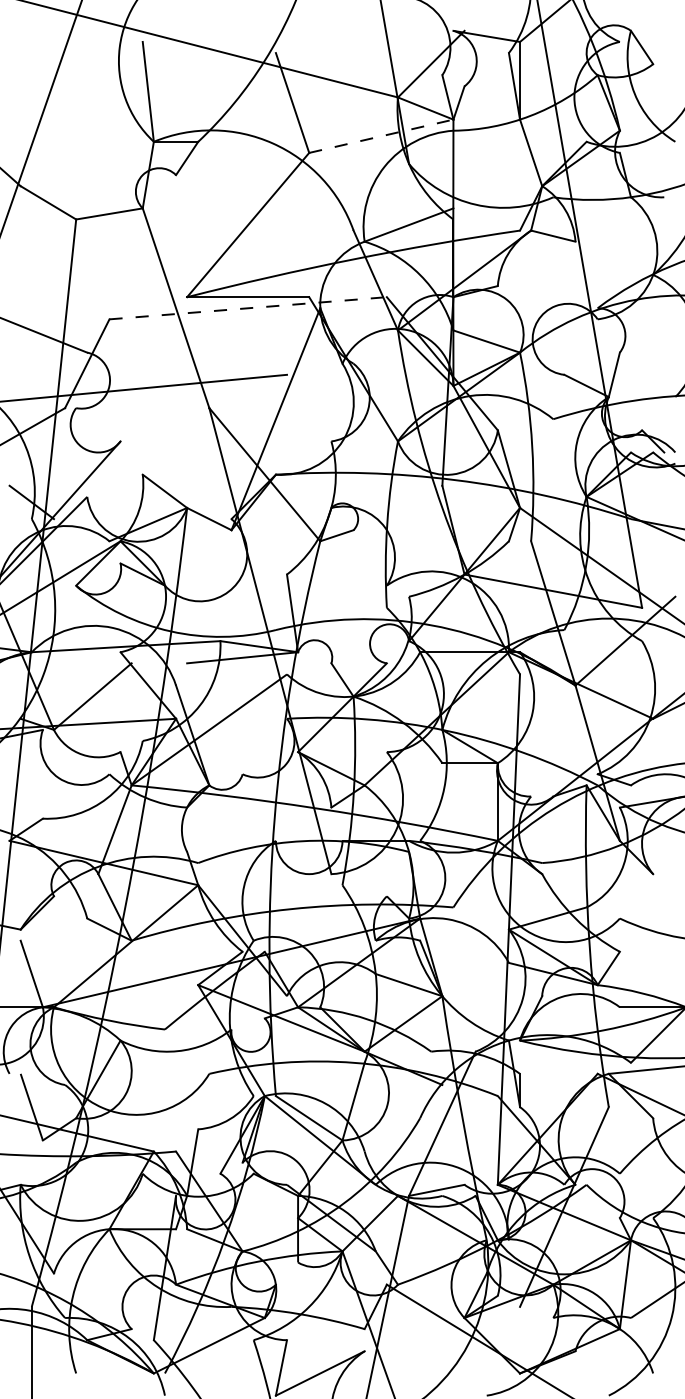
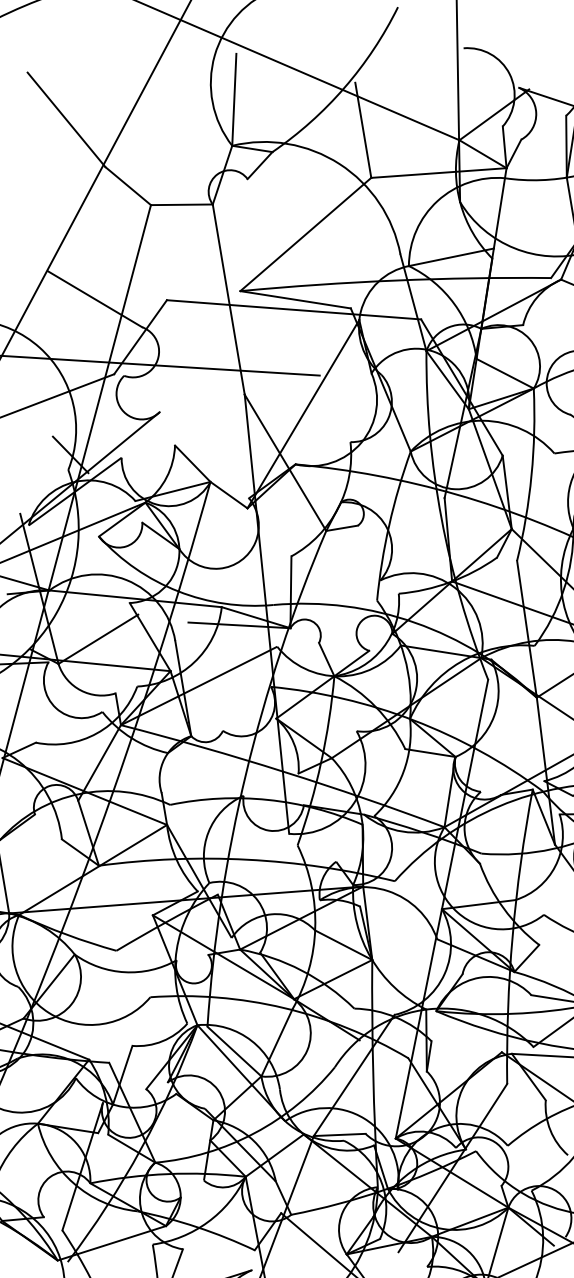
line: (381, 136) -> (439, 173), dashed -> solid
line: (248, 308) -> (294, 310), dashed -> solid

